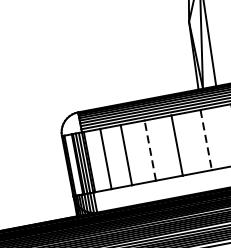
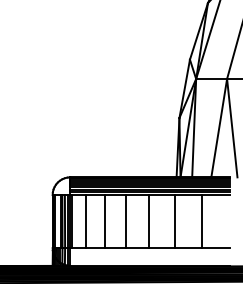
line: (206, 139) -> (175, 221), dashed -> solid
line: (150, 150) -> (125, 221), dashed -> solid

